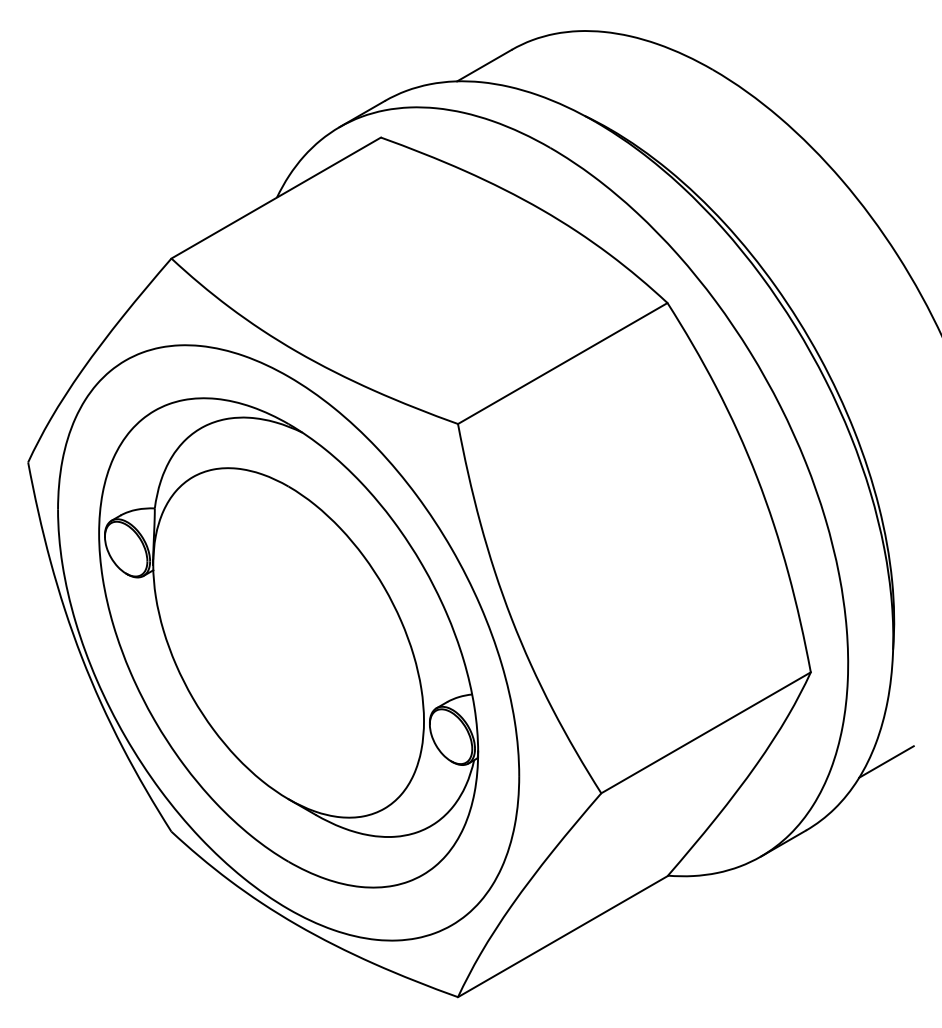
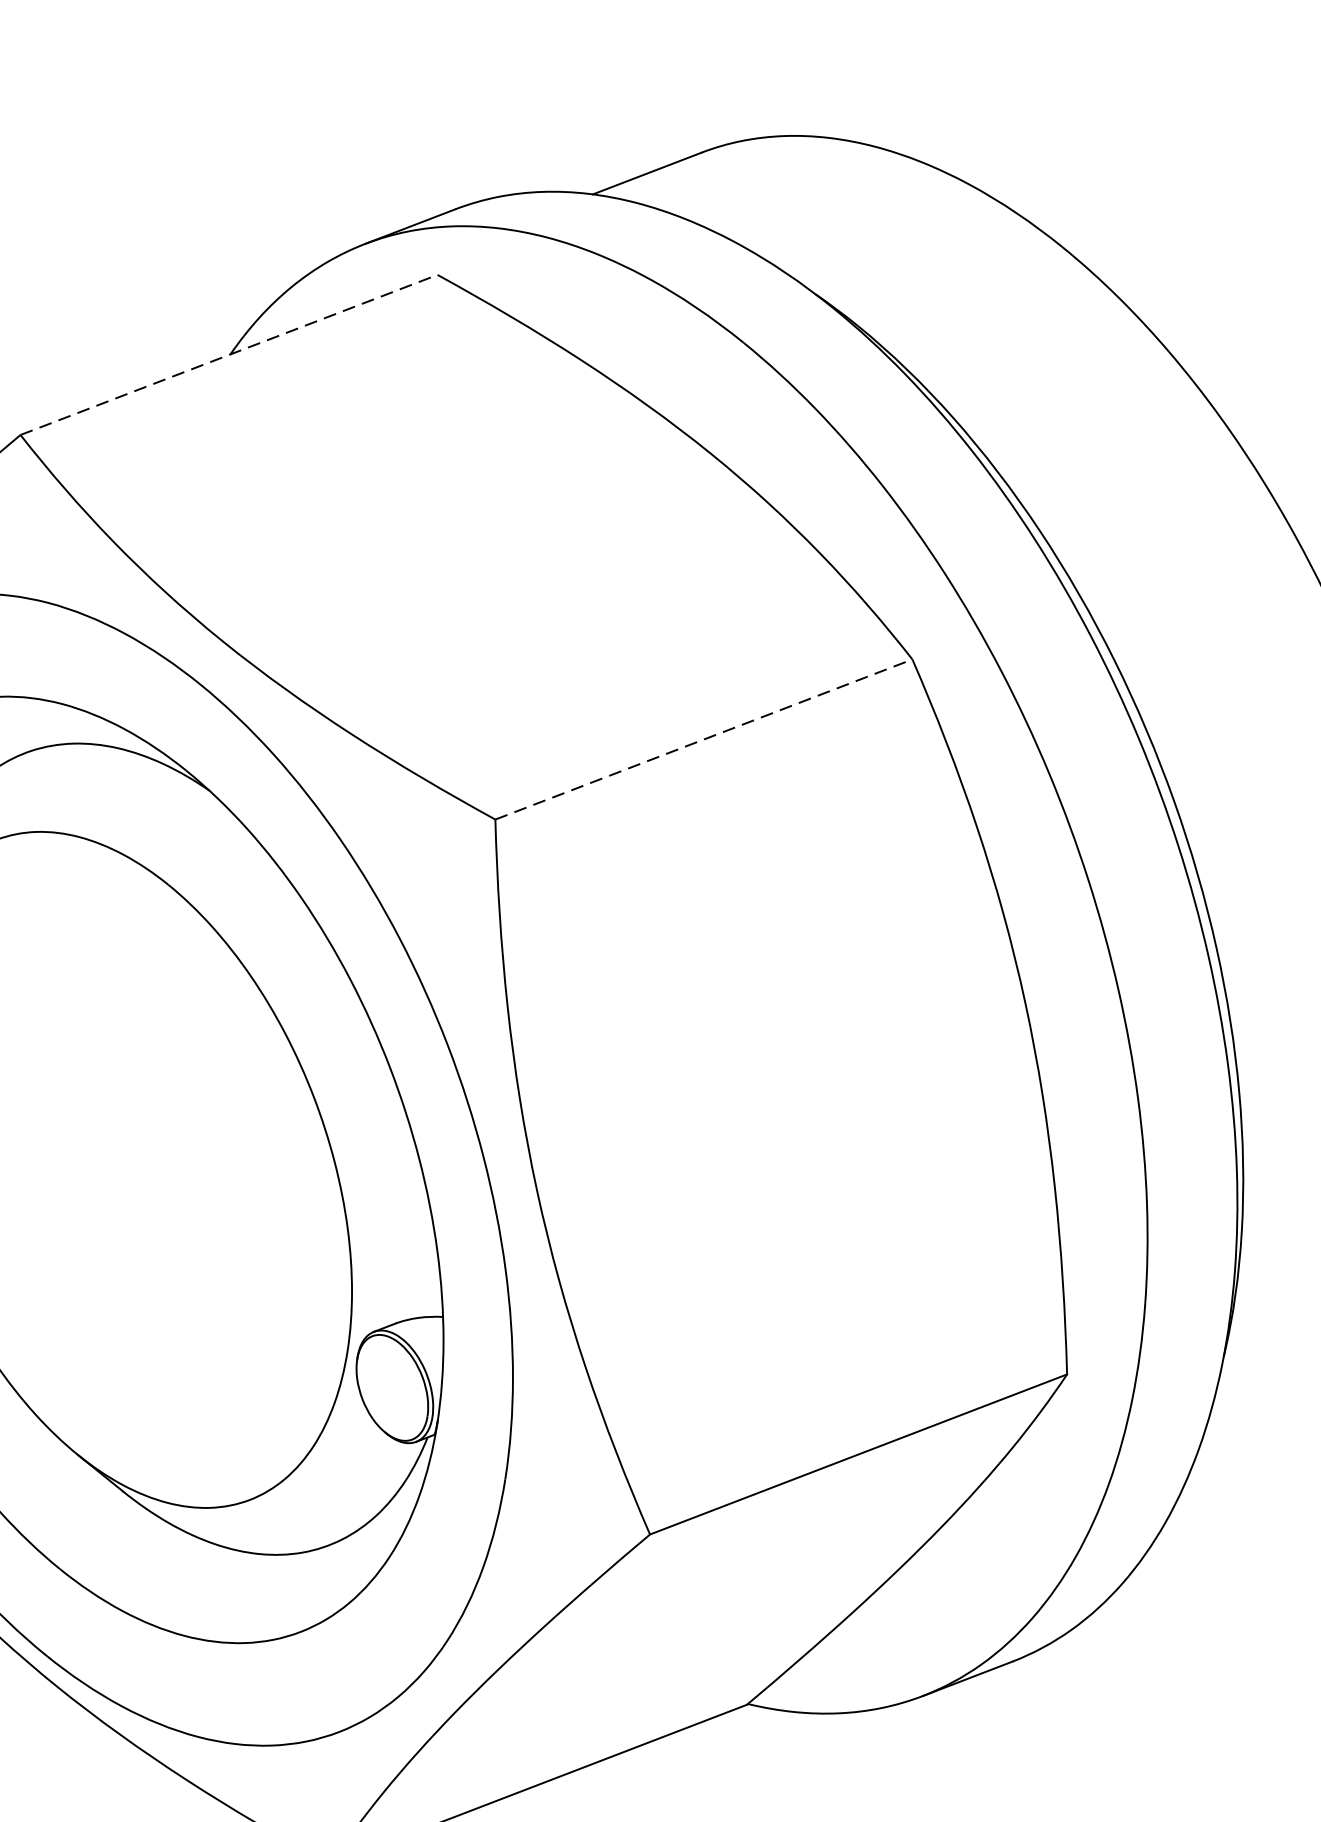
line: (276, 198) -> (229, 355), solid -> dashed
line: (562, 363) -> (703, 739), solid -> dashed
line: (886, 761) -> (1179, 1558), removed

